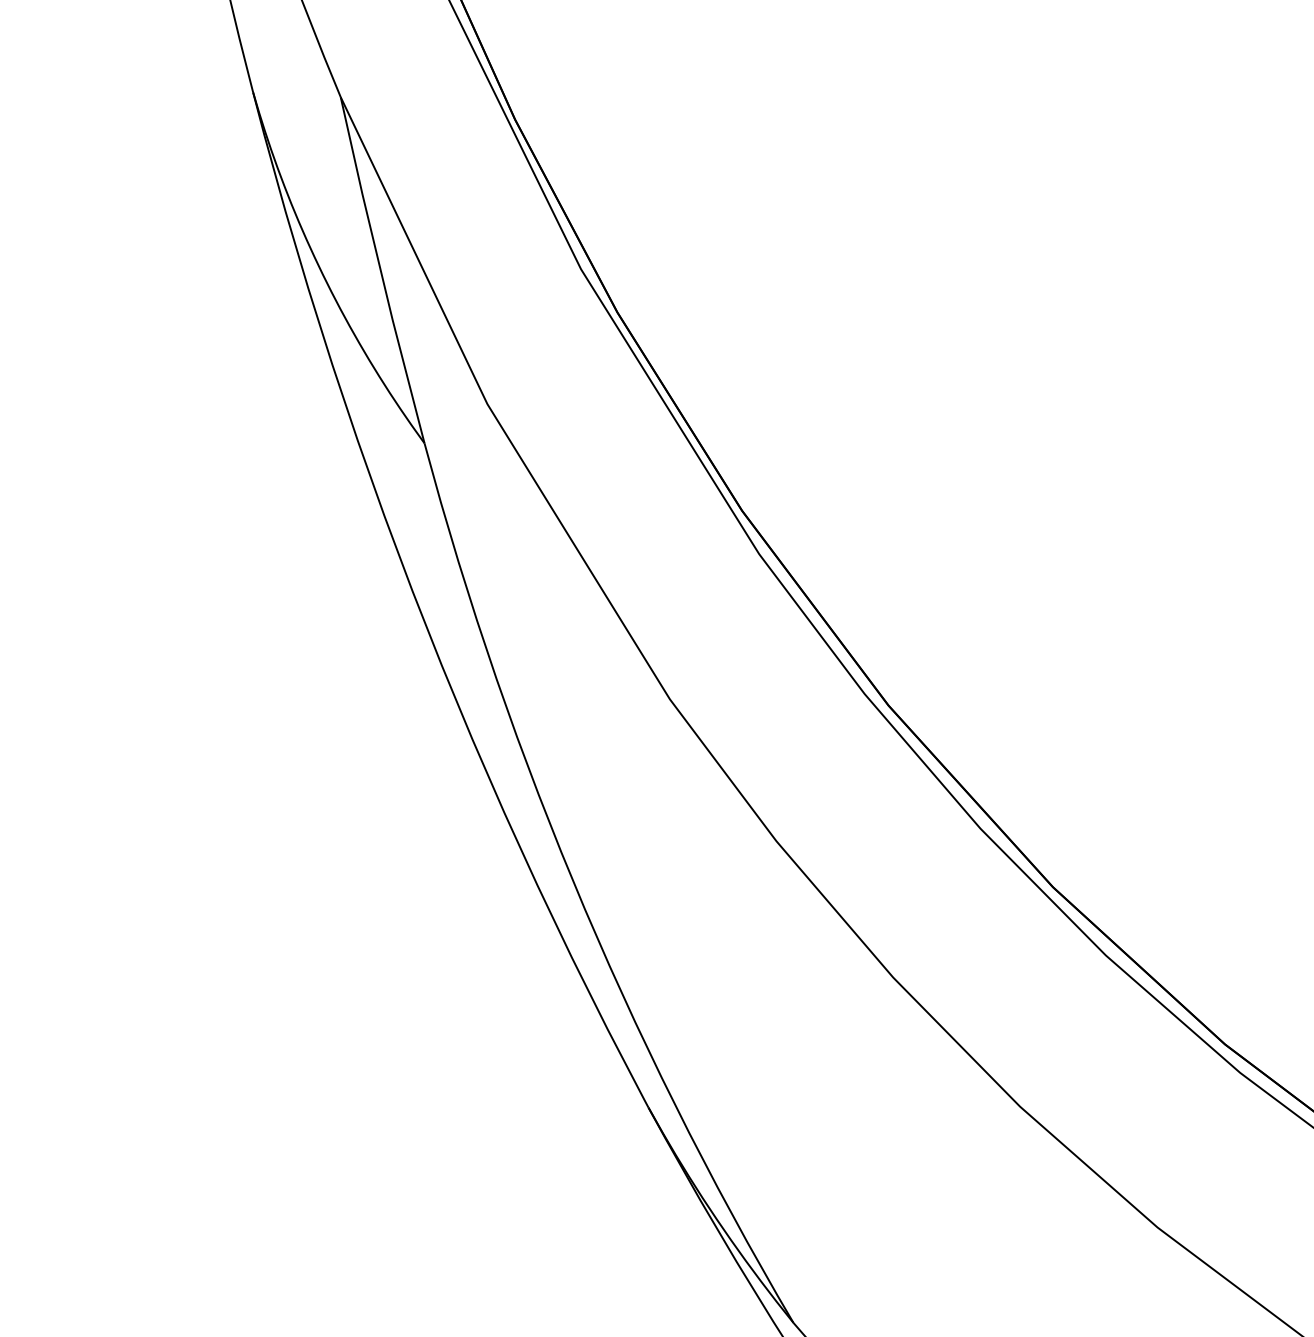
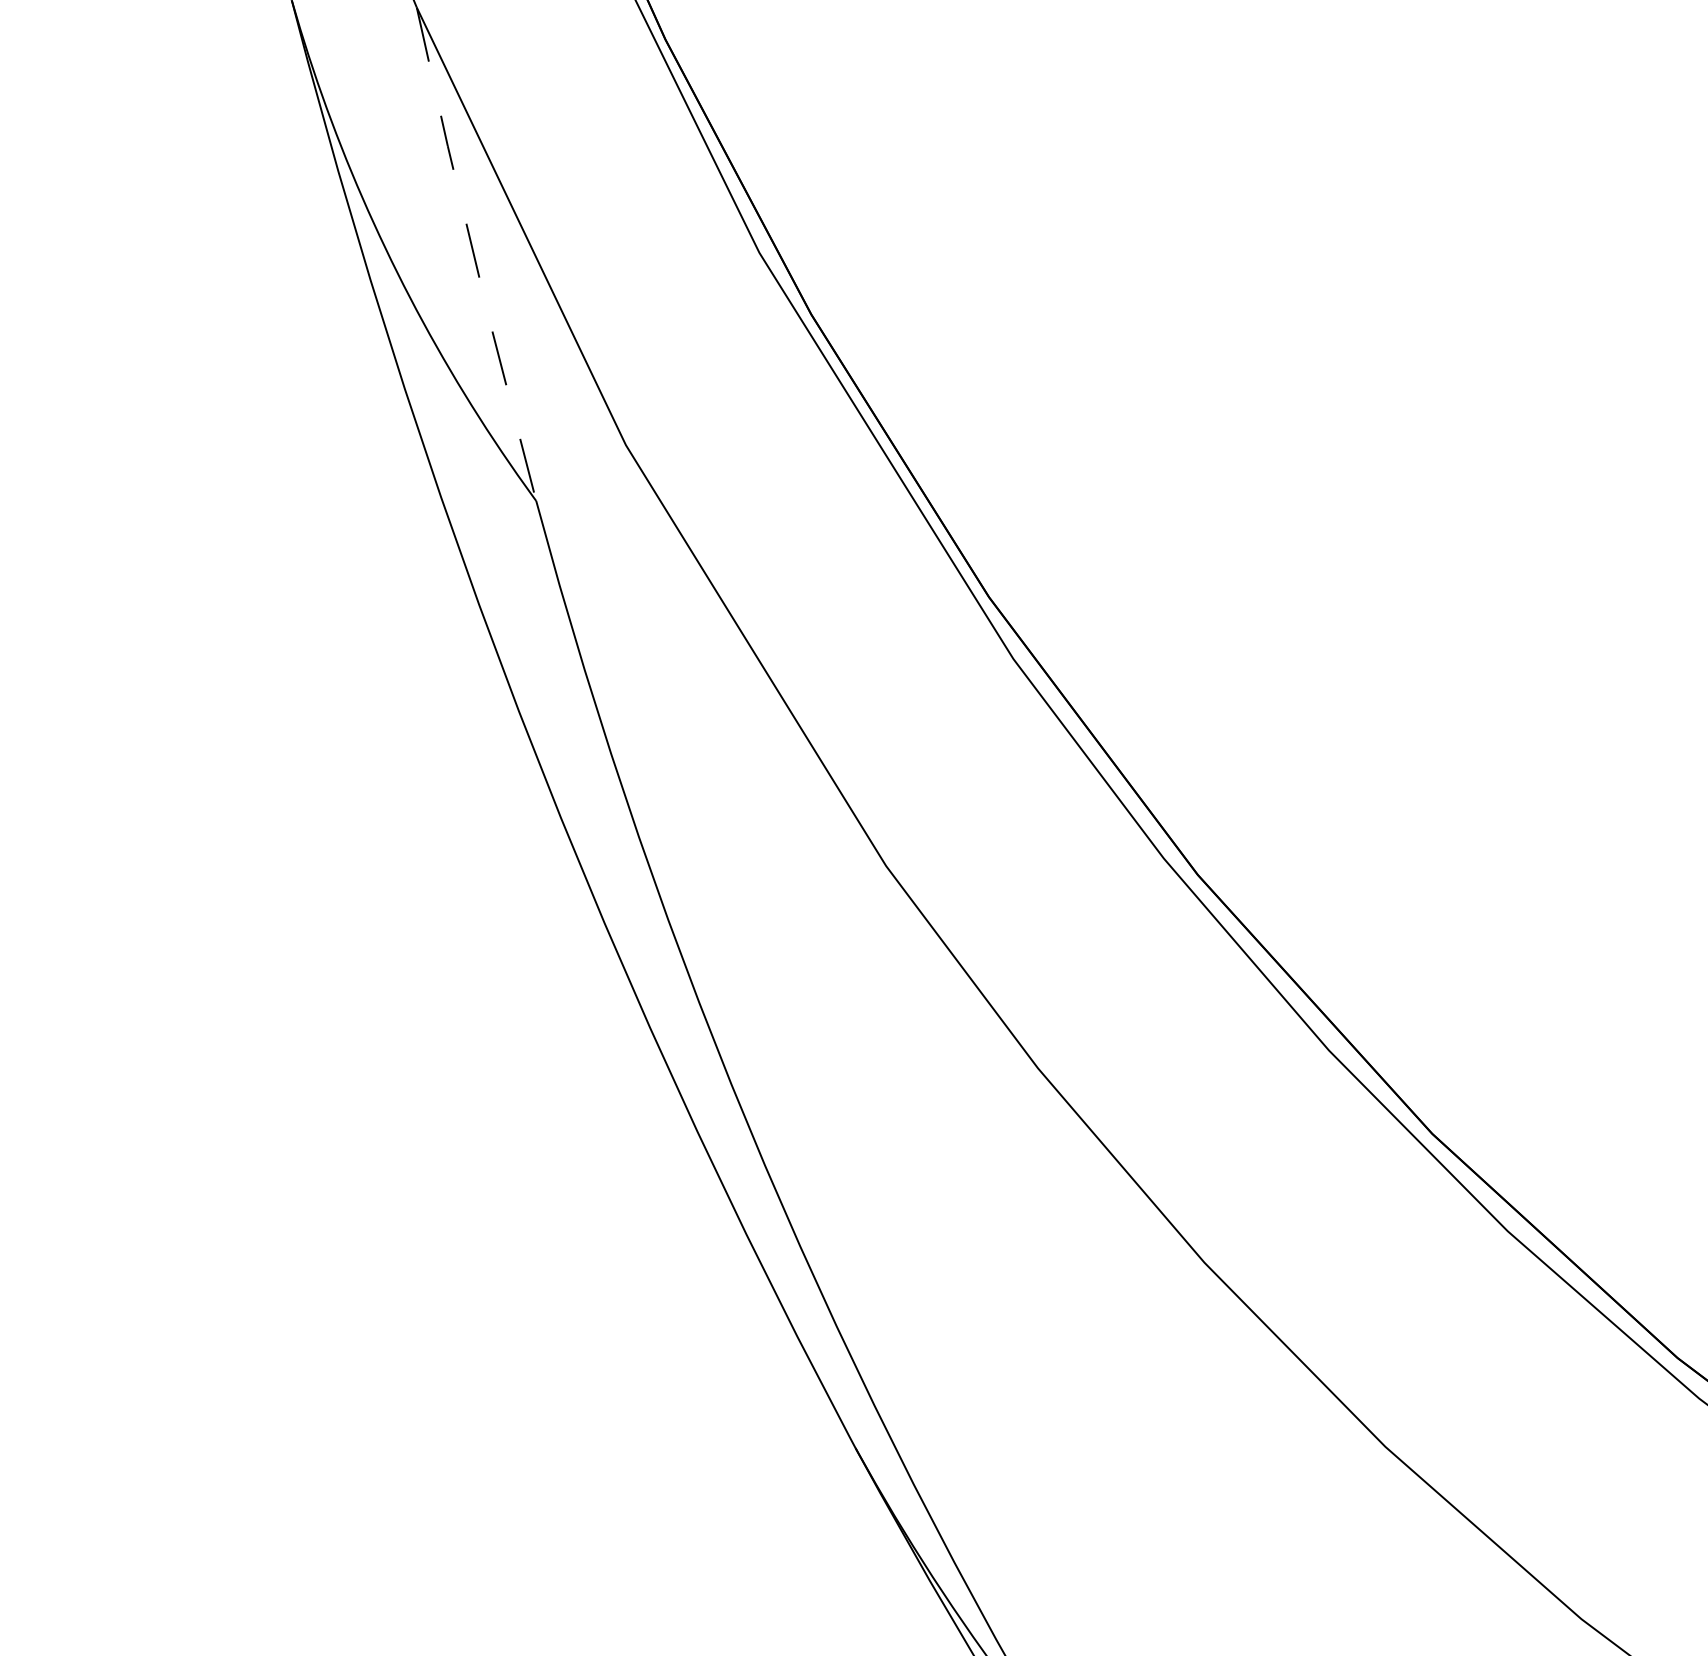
line: (380, 270) -> (473, 254), solid -> dashed

